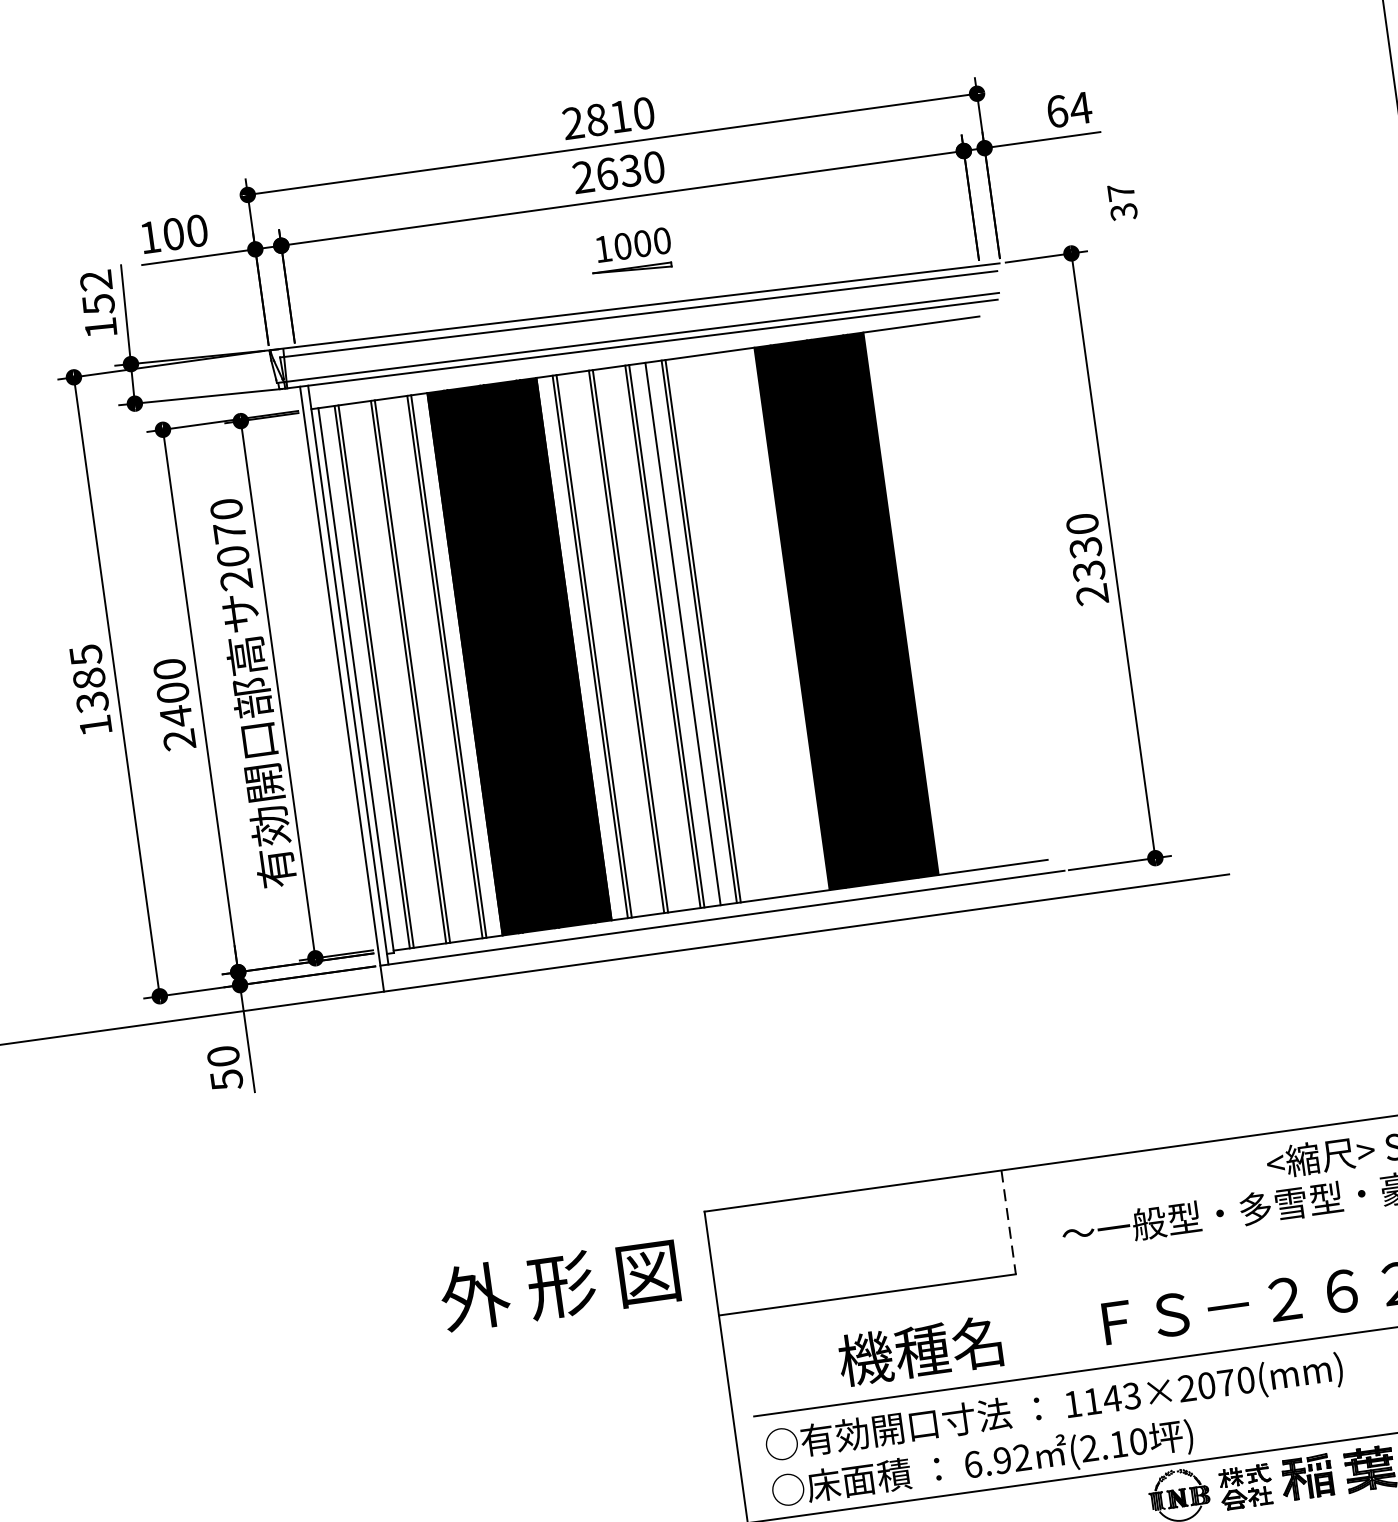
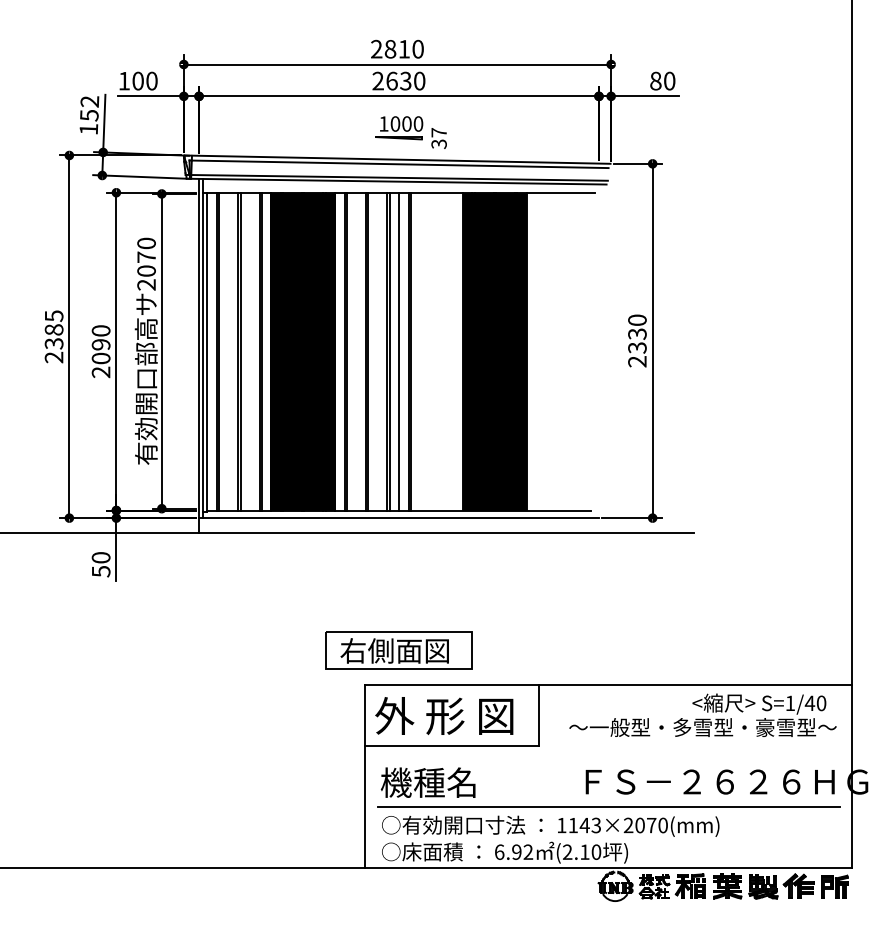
text: (1068, 108) -> (662, 80), 64 -> 80
text: (1121, 202) -> (438, 138), moved
text: (173, 704) -> (100, 351), 2400 -> 2090
text: (94, 725) -> (53, 357), 1385 -> 2385
part: (752, 1144) -> (398, 650), added
line: (1009, 1223) -> (539, 716), dashed -> solid
text: (560, 1284) -> (444, 715), moved
text: (919, 1350) -> (427, 782), moved

